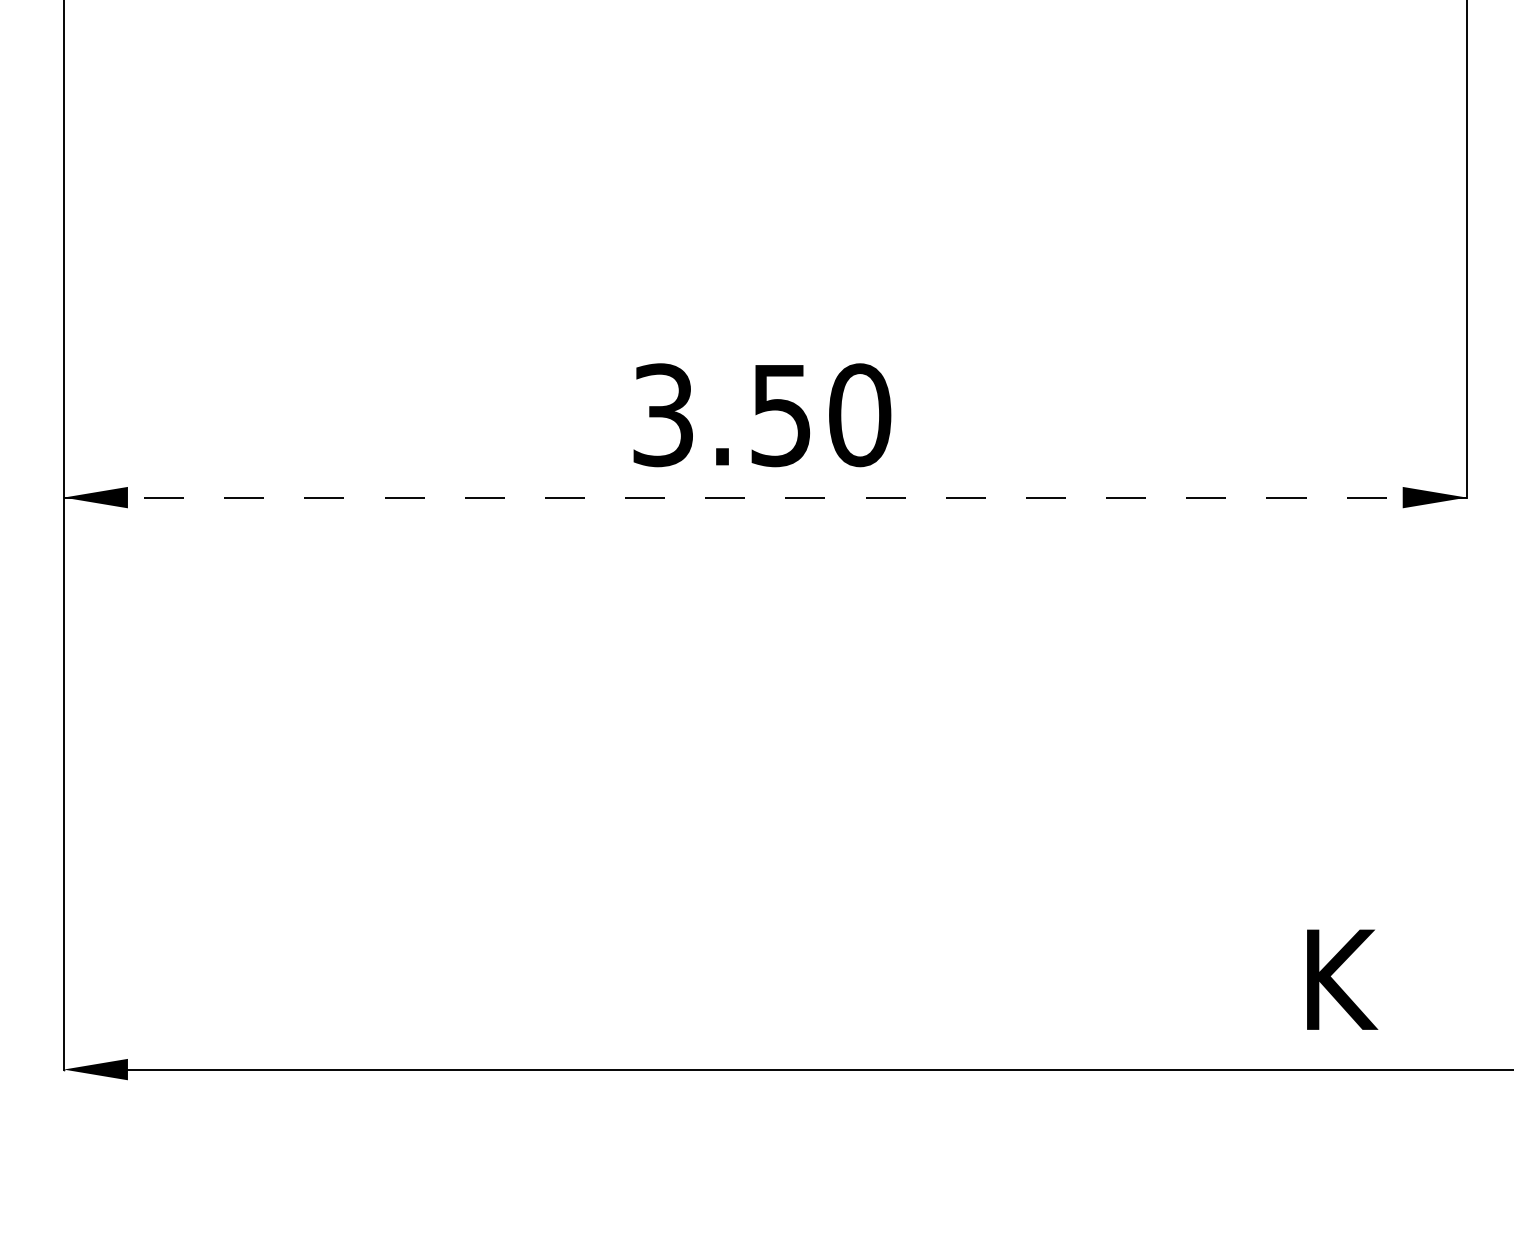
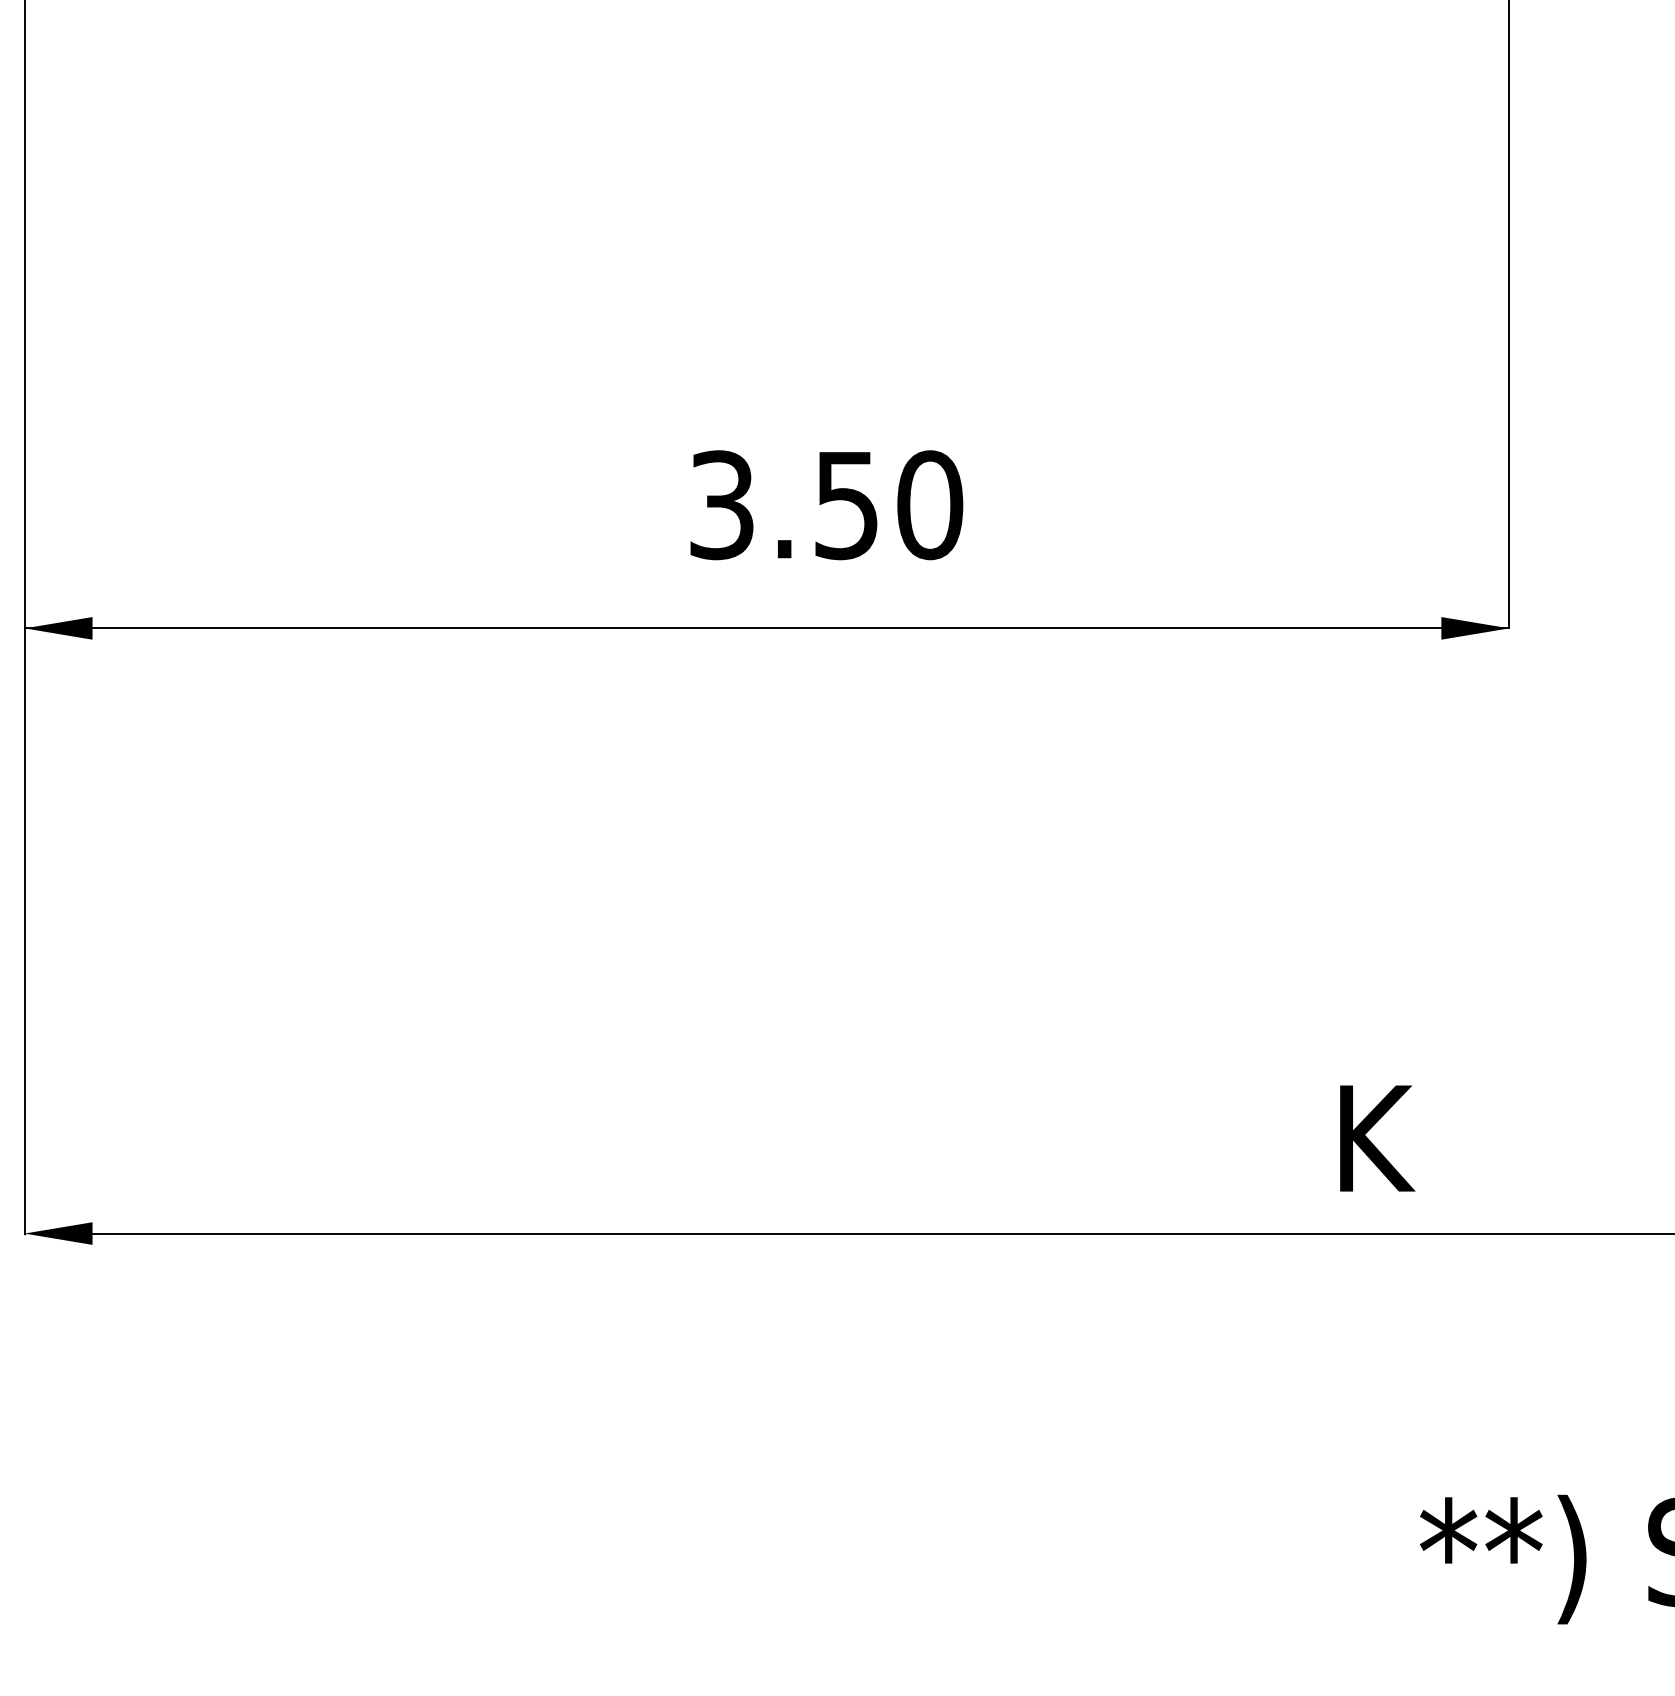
text: (762, 415) -> (826, 505), moved
line: (764, 497) -> (766, 628), dashed -> solid

